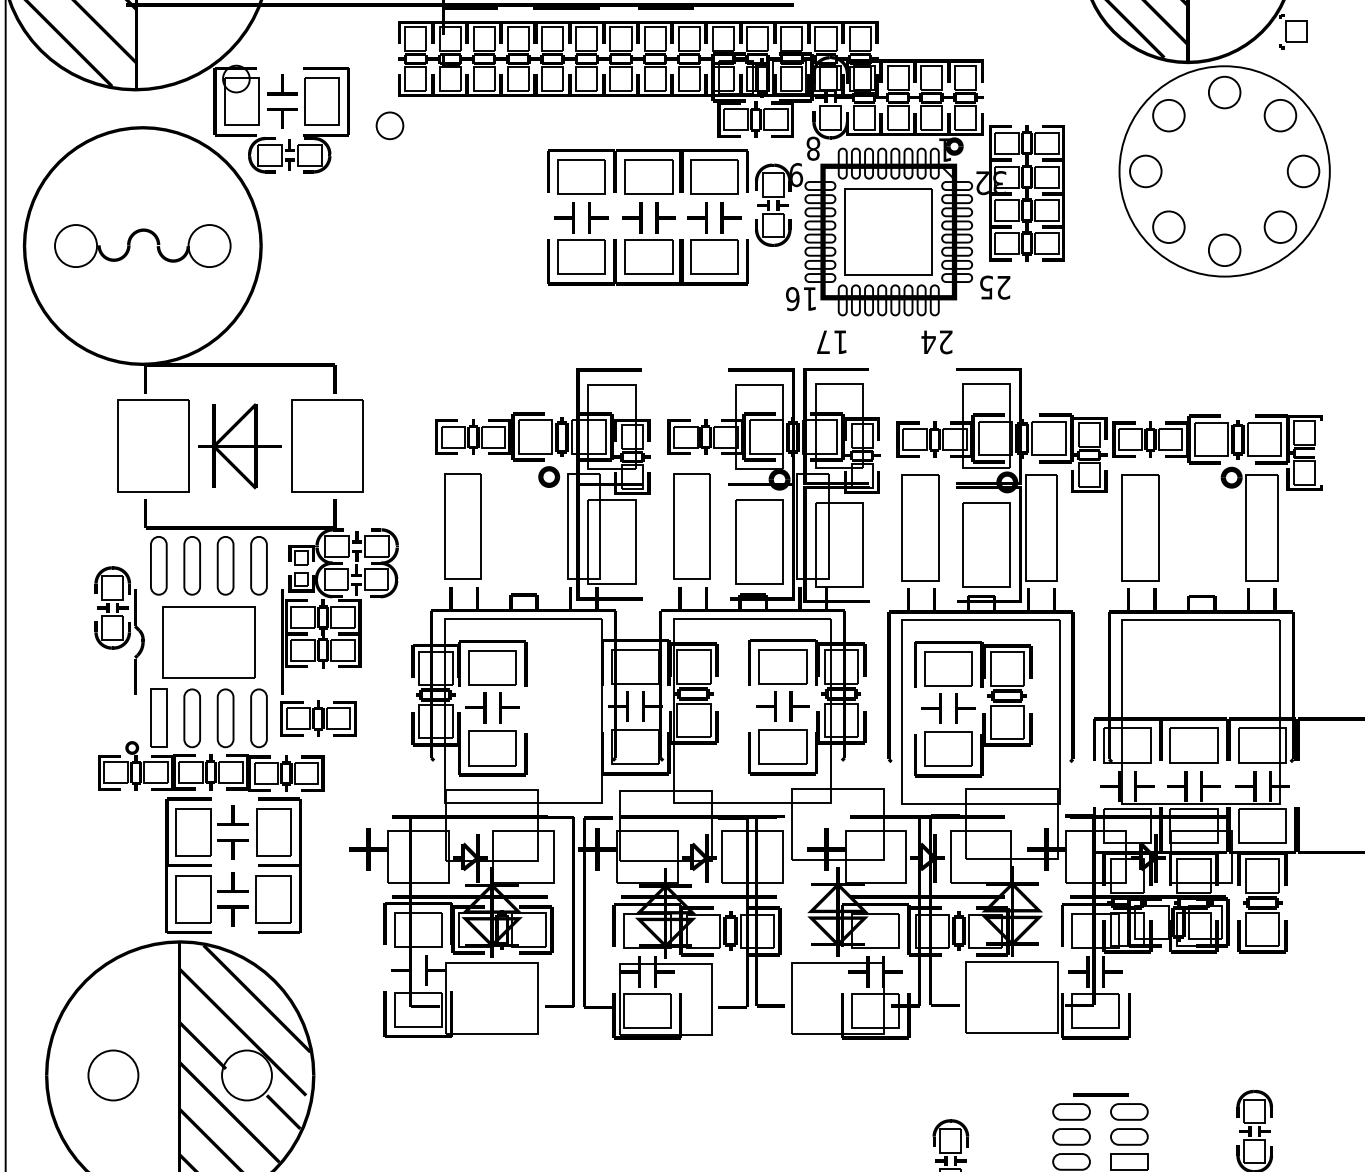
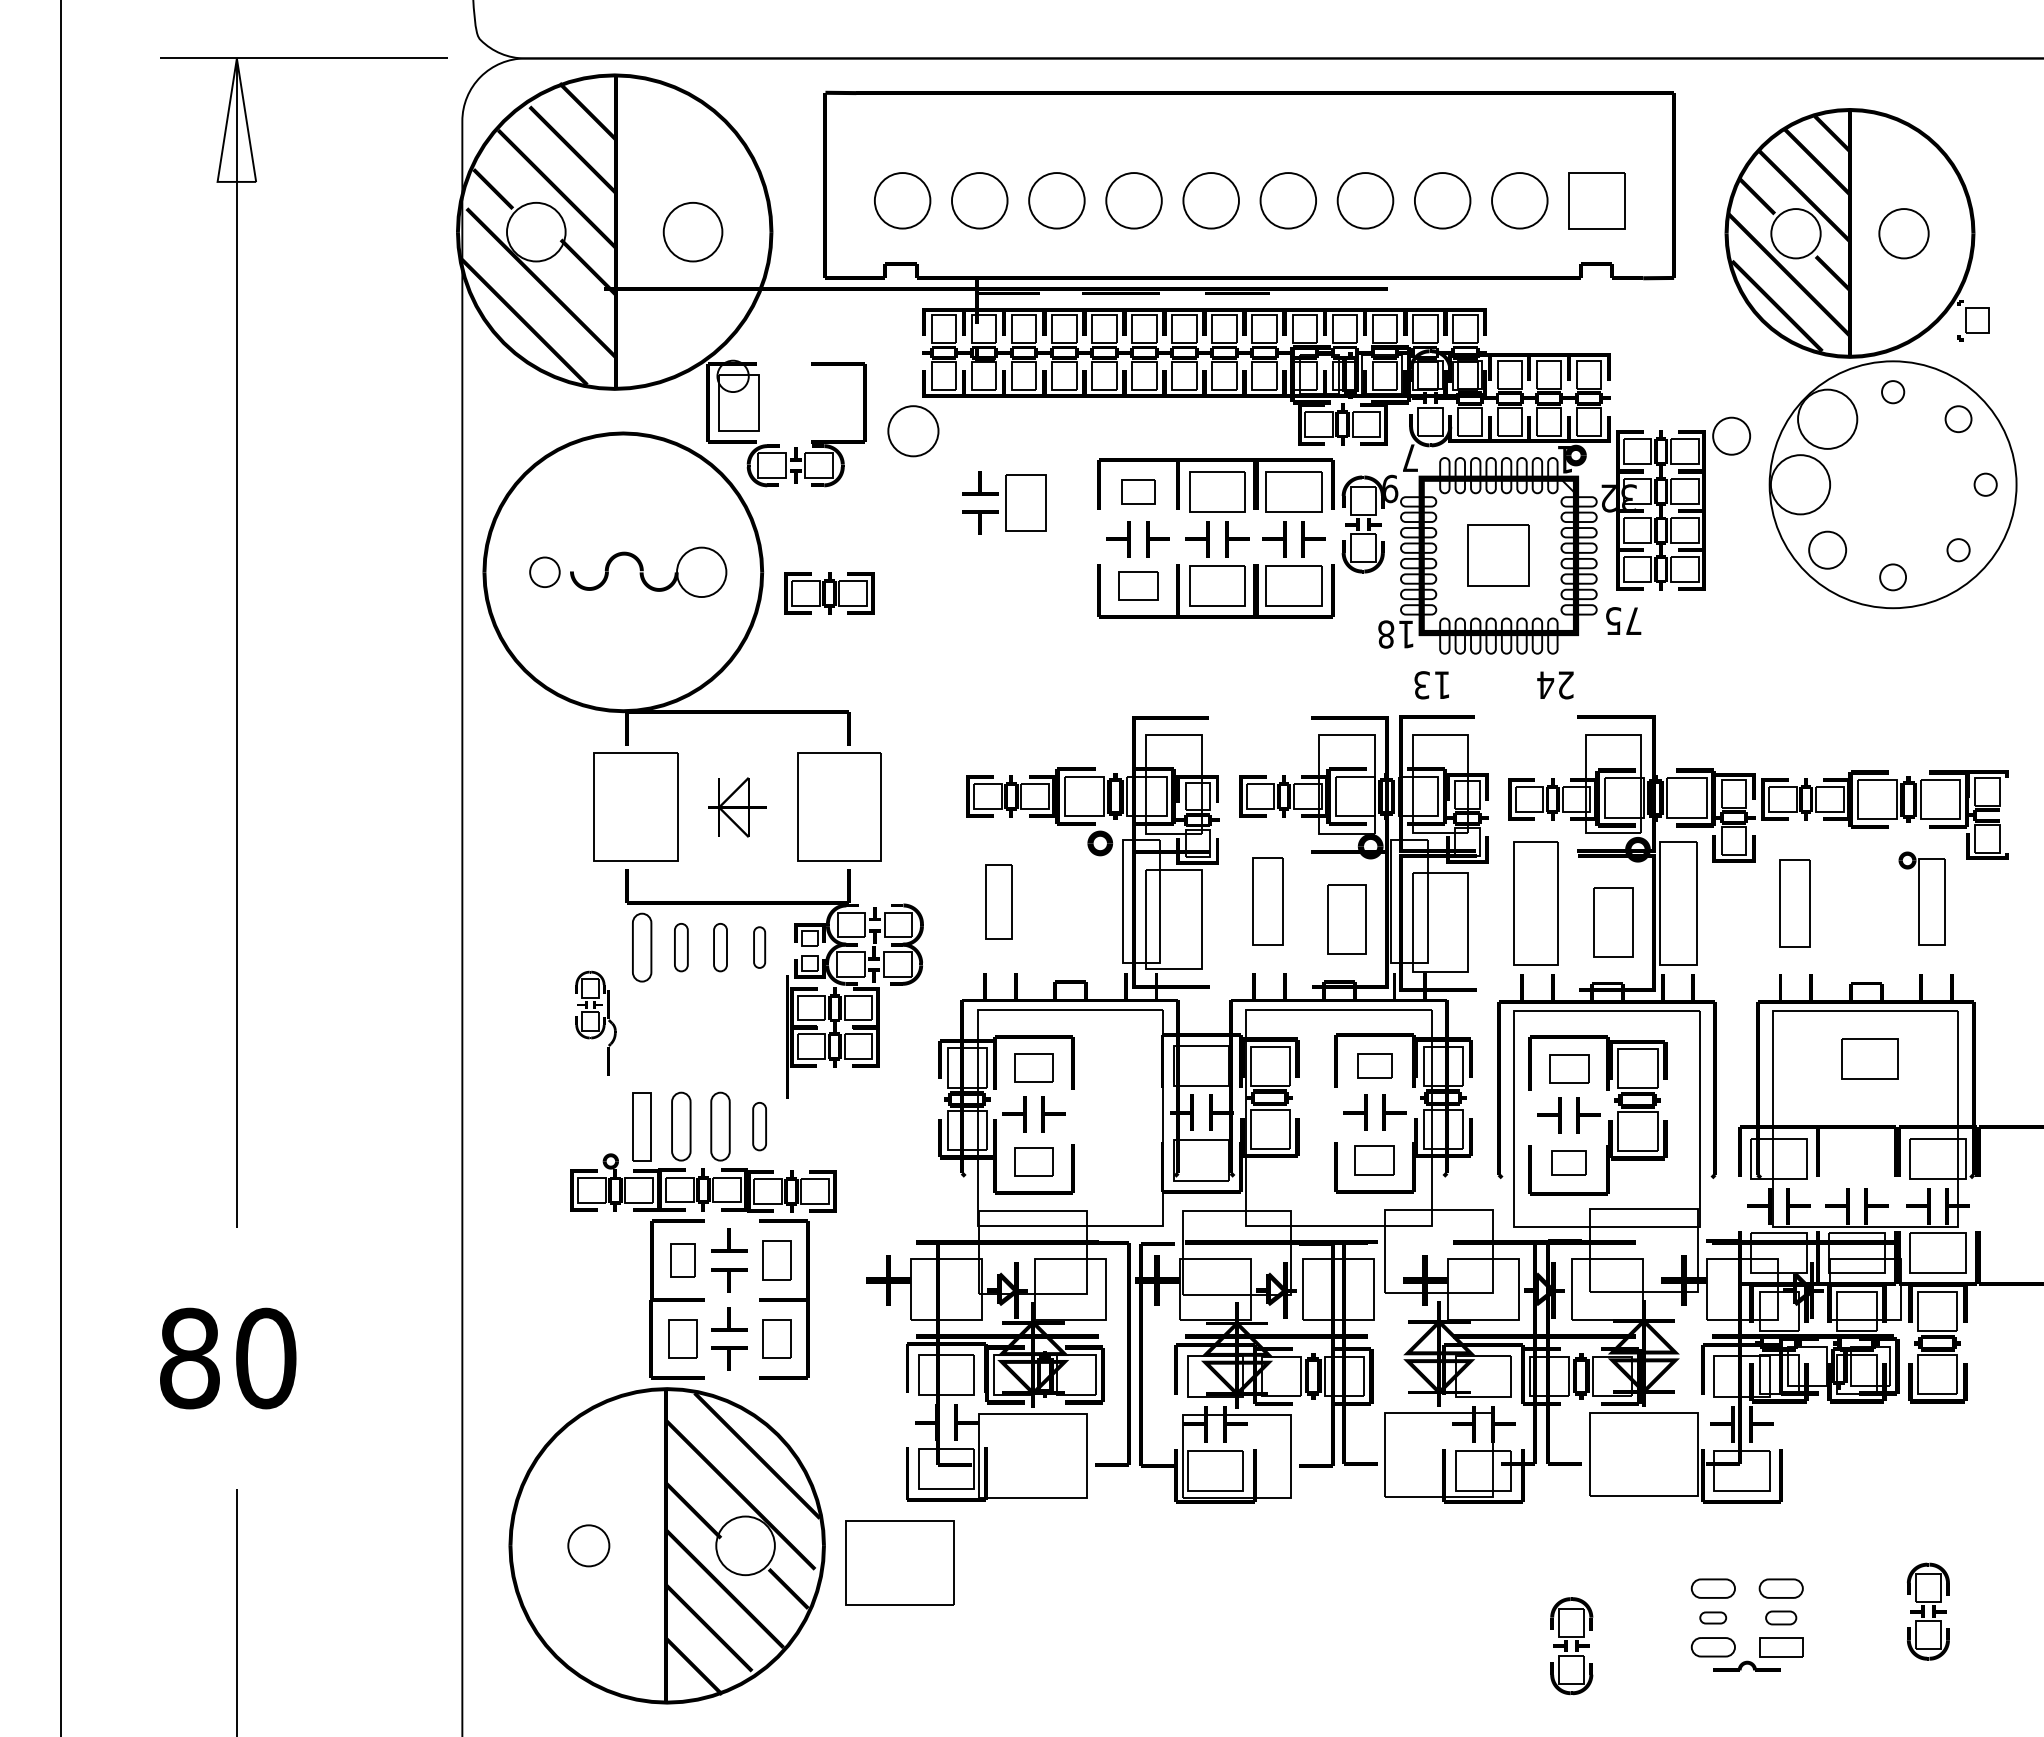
circle: (1224, 91) -> (1892, 391), size x0.6
part: (303, 101) -> (1004, 502), moved
circle: (1168, 114) -> (1827, 418), size x1.6
circle: (1280, 114) -> (1958, 418), size x0.7
circle: (390, 125) -> (913, 430), size x1.6
circle: (1086, 129) -> (1731, 435), added
text: (813, 149) -> (1410, 458), 8 -> 7
circle: (1145, 171) -> (1800, 484), size x1.6
circle: (1303, 171) -> (1985, 484), size x0.6
part: (581, 177) -> (1138, 491), size x0.6
circle: (1280, 226) -> (1958, 549), size x0.6
part: (888, 231) -> (1498, 555), size x0.6
circle: (75, 246) -> (544, 572), size x0.6
circle: (1224, 250) -> (1892, 577), size x0.7
part: (581, 257) -> (1138, 585), size x0.7
text: (1003, 287) -> (1633, 621), 25 -> 75
text: (793, 299) -> (1386, 634), 16 -> 18
text: (822, 342) -> (1421, 685), 17 -> 13
part: (240, 446) -> (737, 807), size x0.6
part: (1248, 523) -> (1921, 898), size x0.7
part: (463, 526) -> (999, 901), size x0.6
part: (691, 526) -> (1267, 901), size x0.7
part: (1140, 528) -> (1794, 903), size x0.7
part: (758, 541) -> (1346, 919), size x0.7
part: (986, 544) -> (1613, 922), size x0.7
part: (192, 565) -> (681, 947), size x0.7
part: (225, 565) -> (720, 947), size x0.7
part: (258, 565) -> (759, 947), size x0.6
part: (119, 630) -> (595, 1023), size x0.7
part: (208, 641) -> (899, 1562), moved
part: (782, 666) -> (1374, 1065), size x0.6
part: (492, 667) -> (1033, 1067), size x0.7
part: (948, 668) -> (1568, 1068), size x0.7
part: (258, 718) -> (759, 1126), size x0.7
part: (318, 719) -> (829, 593), moved
part: (1193, 745) -> (1869, 1058), moved
part: (782, 747) -> (1374, 1160), size x0.7
part: (492, 748) -> (1033, 1161), size x0.7
part: (948, 748) -> (1568, 1162), size x0.6
part: (193, 832) -> (682, 1260), size x0.6
part: (273, 832) -> (776, 1260), size x0.7
part: (193, 898) -> (682, 1338), size x0.7
part: (273, 898) -> (776, 1338), size x0.7
circle: (113, 1075) -> (588, 1545), size x0.7
line: (1100, 1094) -> (1747, 1568), removed
part: (1070, 1136) -> (1712, 1617), size x0.6
part: (1128, 1136) -> (1780, 1617), size x0.7

